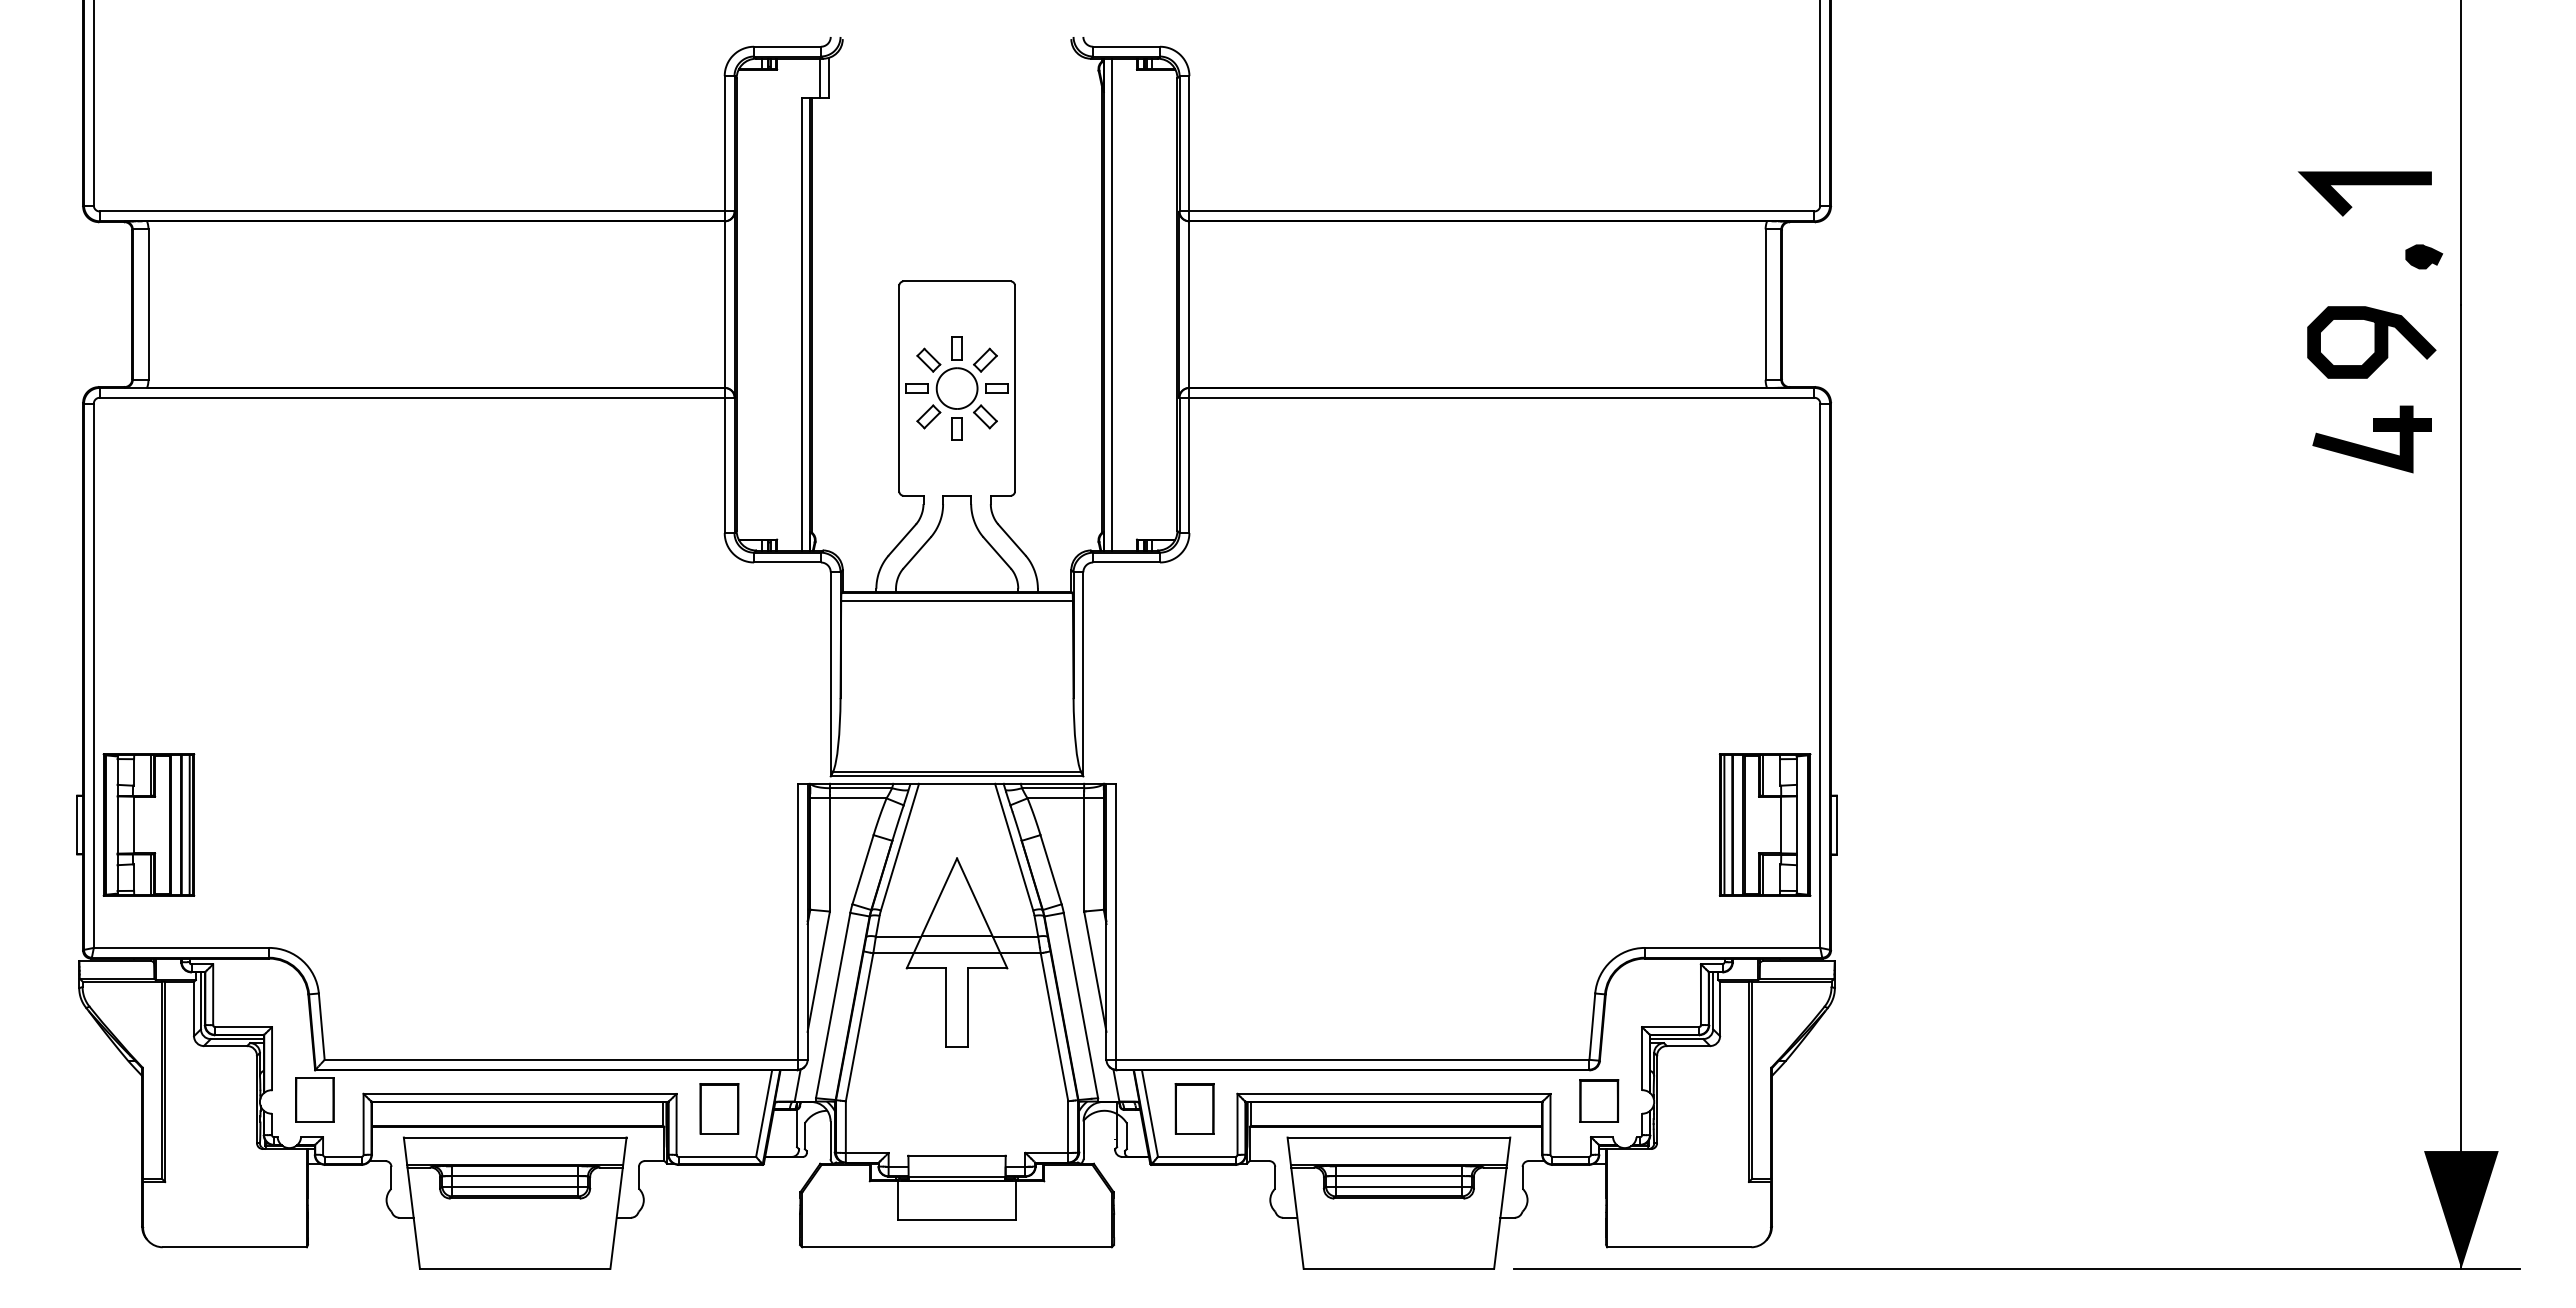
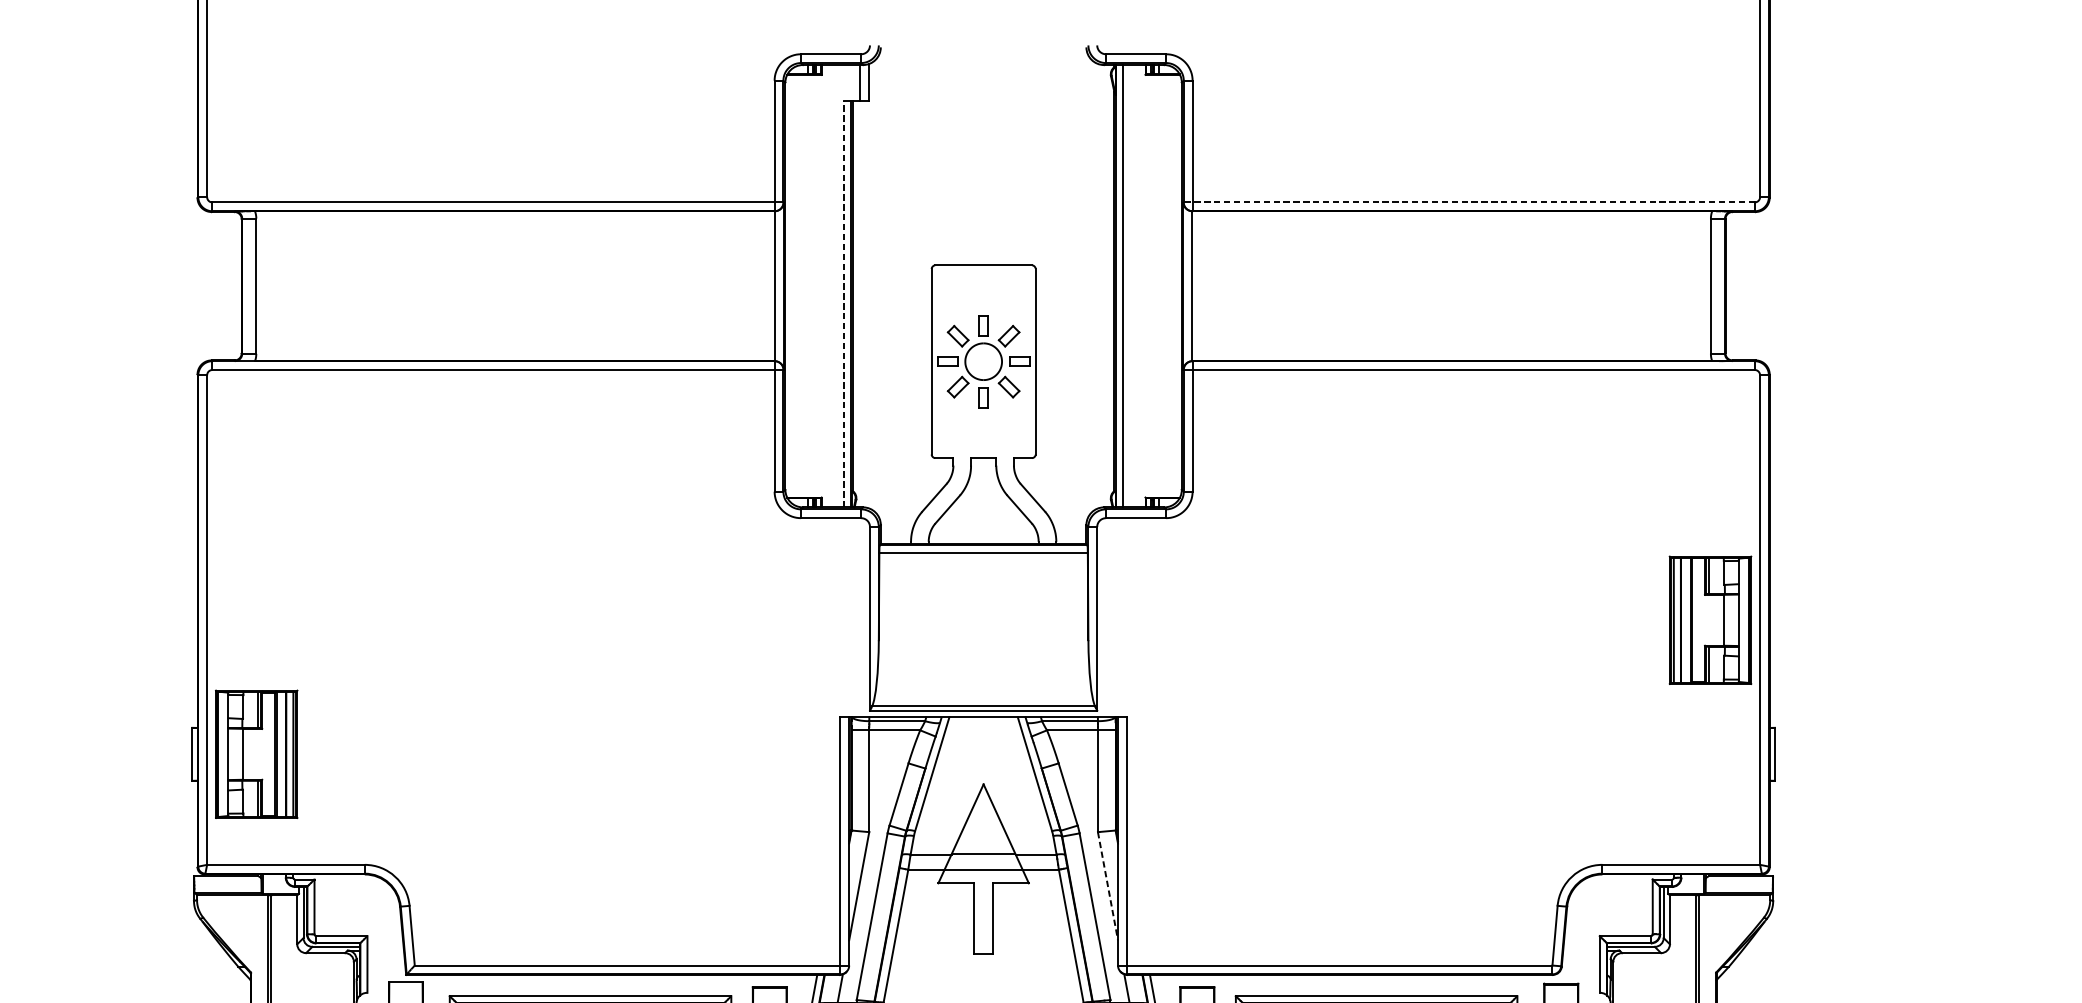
line: (1496, 211) -> (1468, 202), solid -> dashed
line: (801, 323) -> (843, 303), solid -> dashed
part: (1764, 824) -> (1709, 619), moved
line: (1095, 972) -> (1108, 886), solid -> dashed

